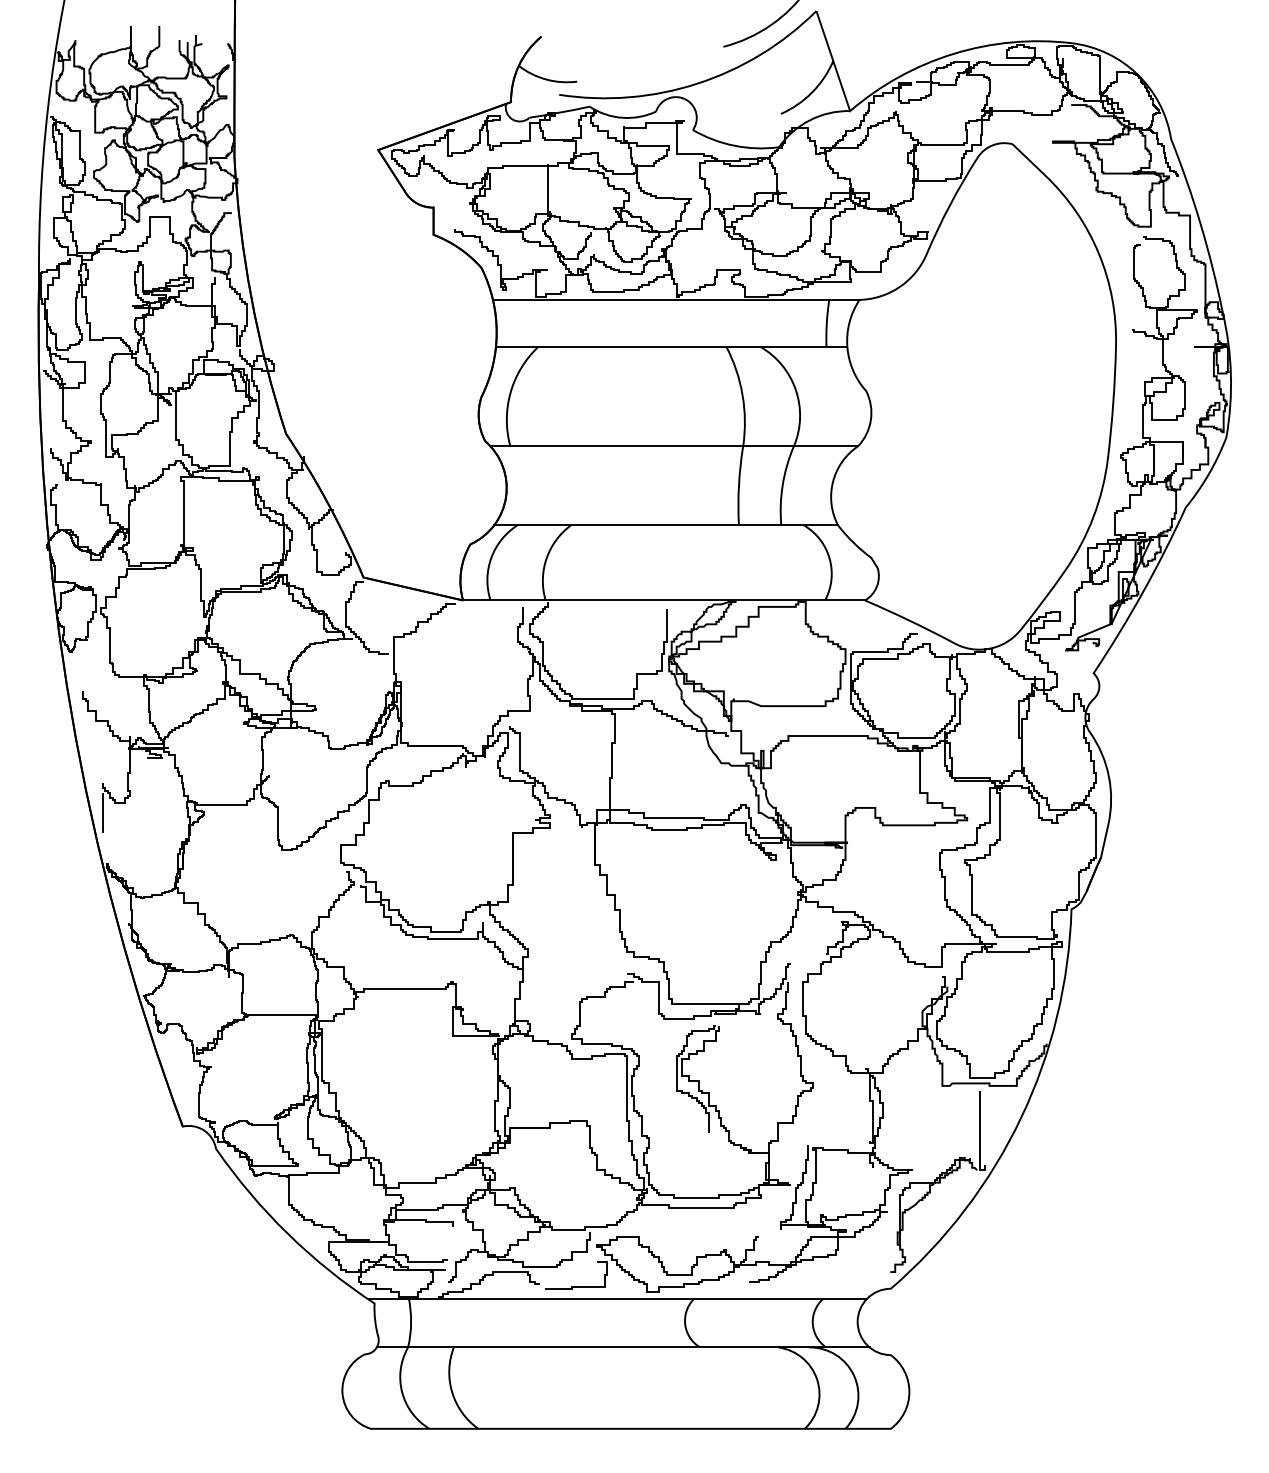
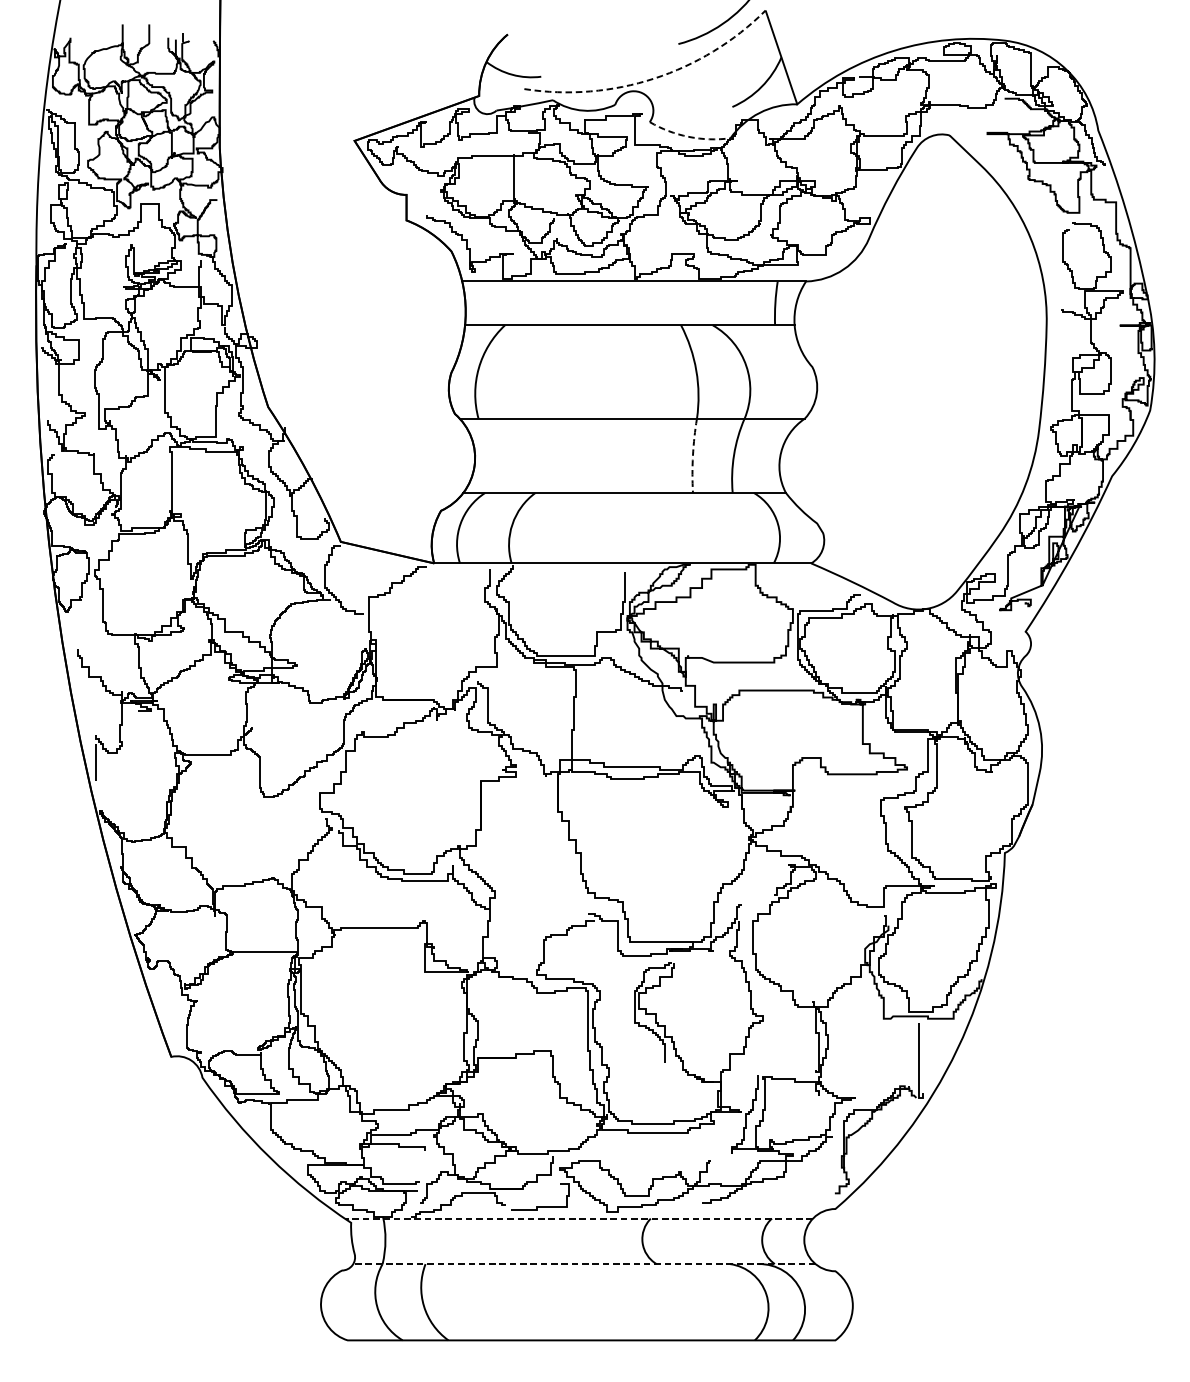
arc: (697, 83) -> (654, 78), solid -> dashed
arc: (734, 145) -> (688, 136), solid -> dashed
arc: (738, 485) -> (692, 455), solid -> dashed
line: (617, 1298) -> (579, 1218), solid -> dashed
line: (622, 1347) -> (583, 1264), solid -> dashed

